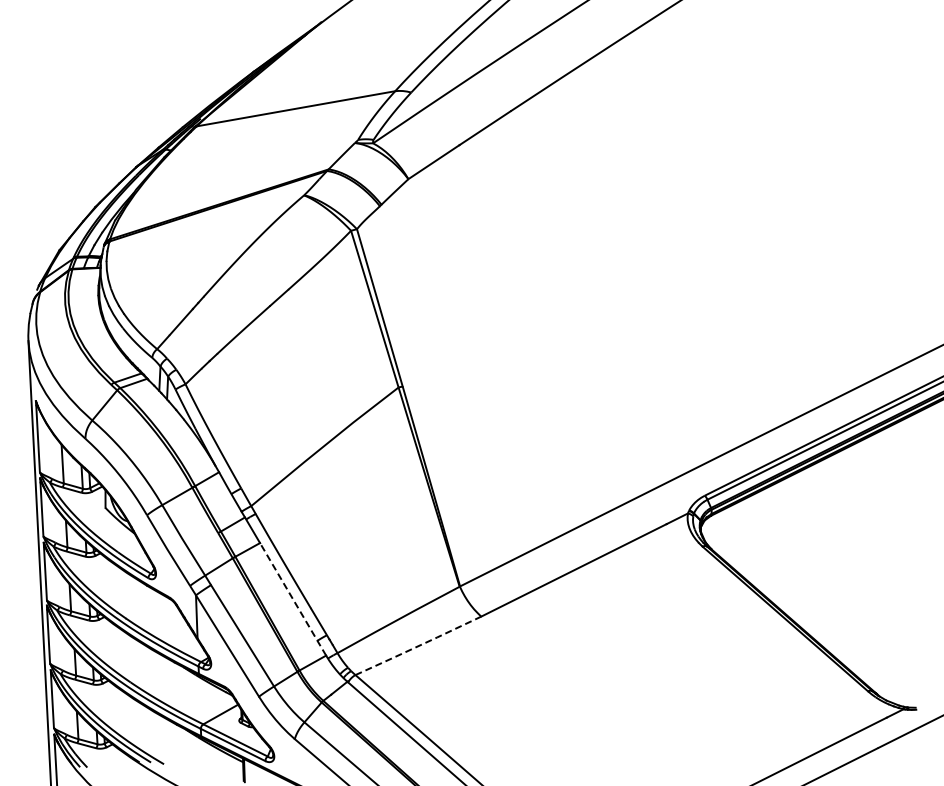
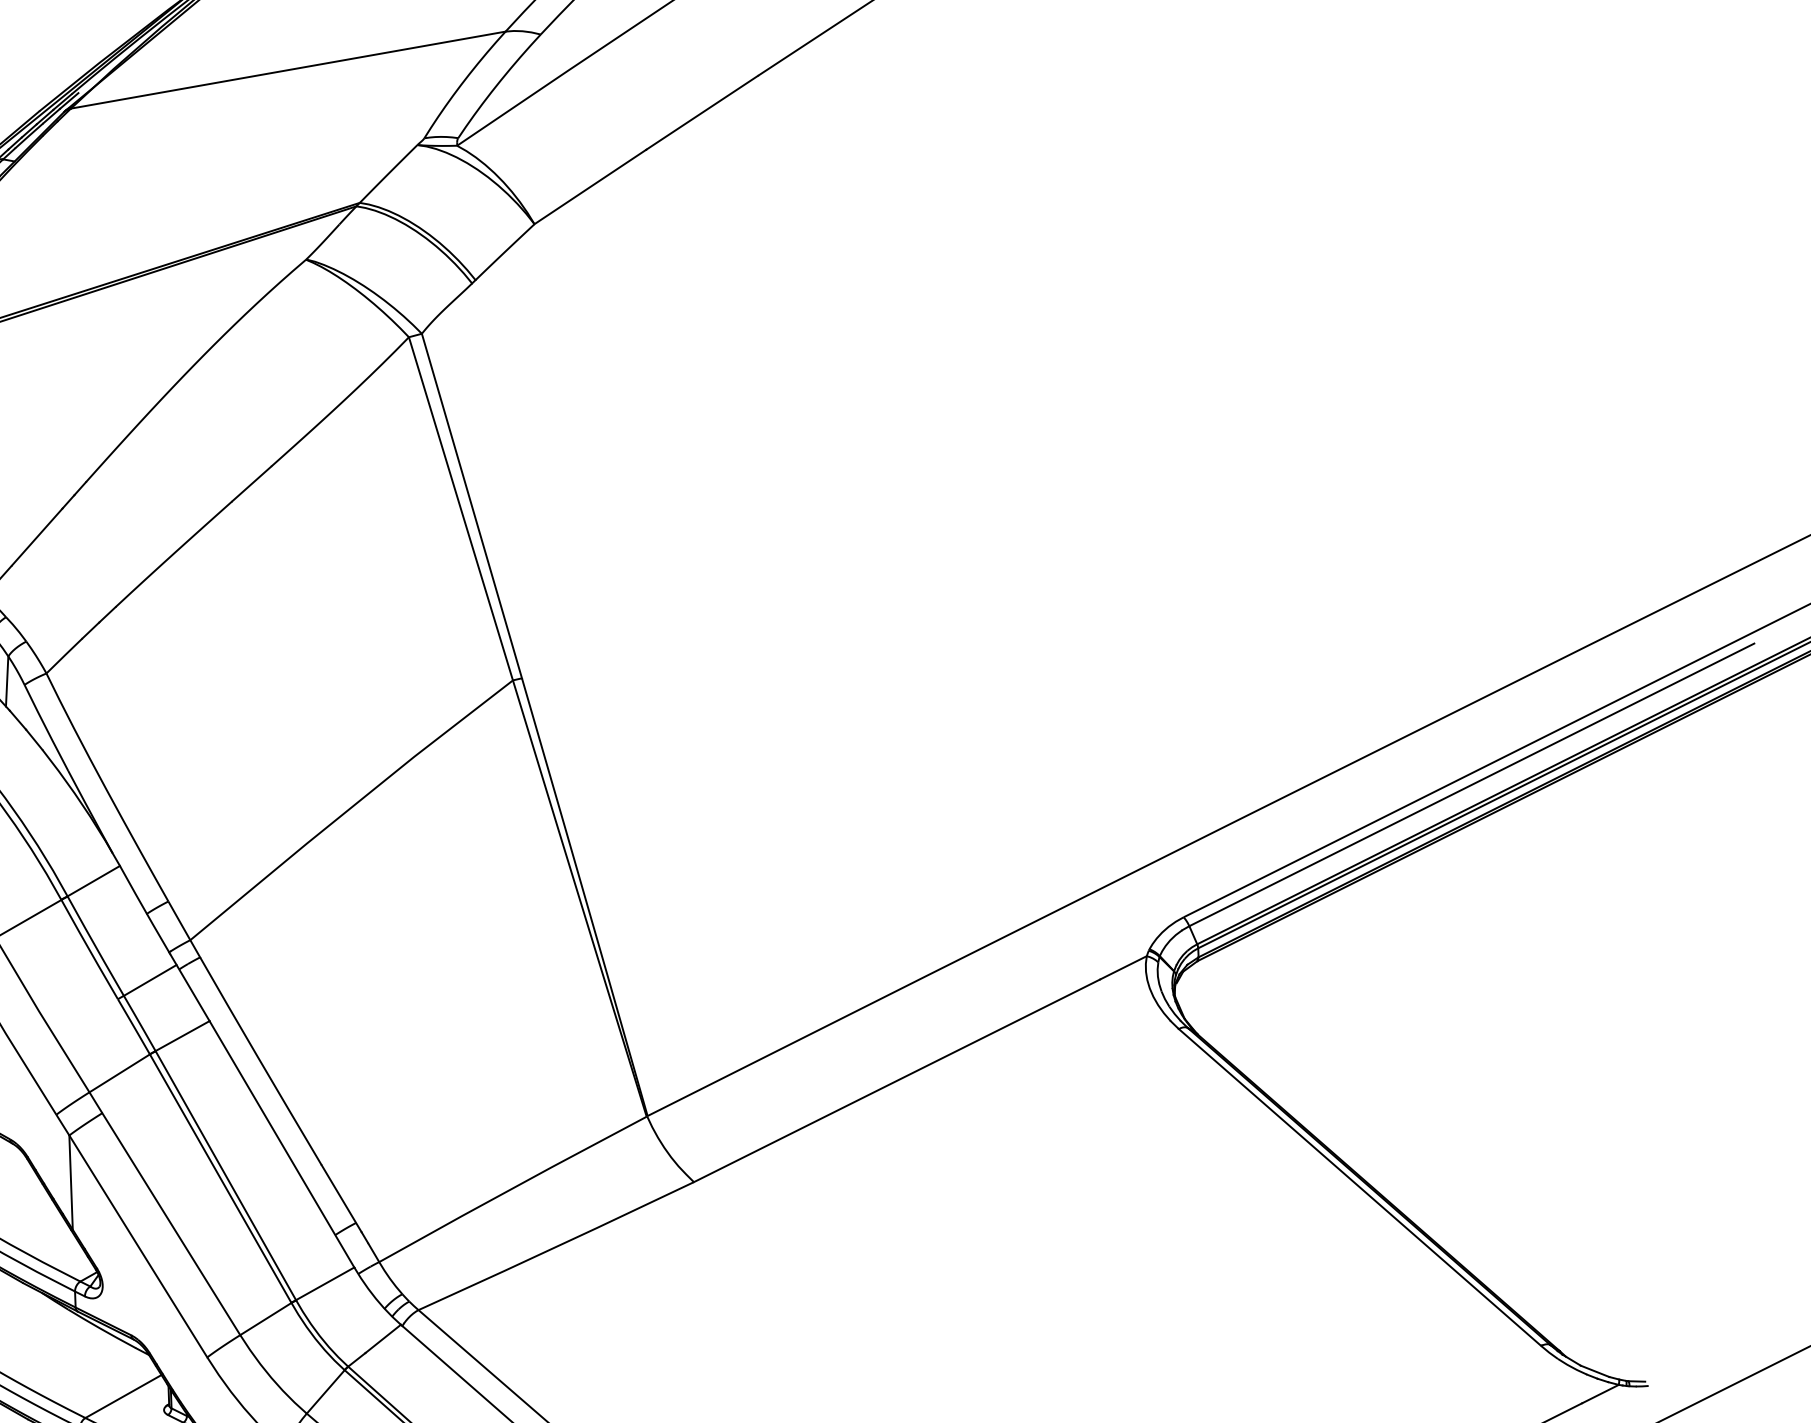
line: (292, 598) -> (280, 1142), dashed -> solid
line: (418, 646) -> (556, 1247), dashed -> solid

